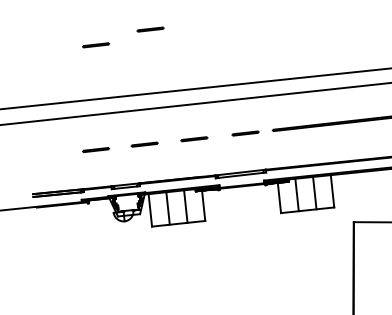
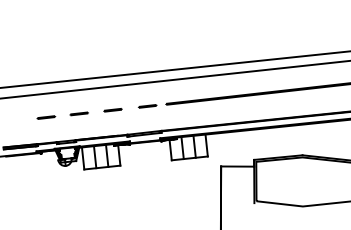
line: (149, 28) -> (82, 35), removed
line: (96, 45) -> (46, 46), removed

